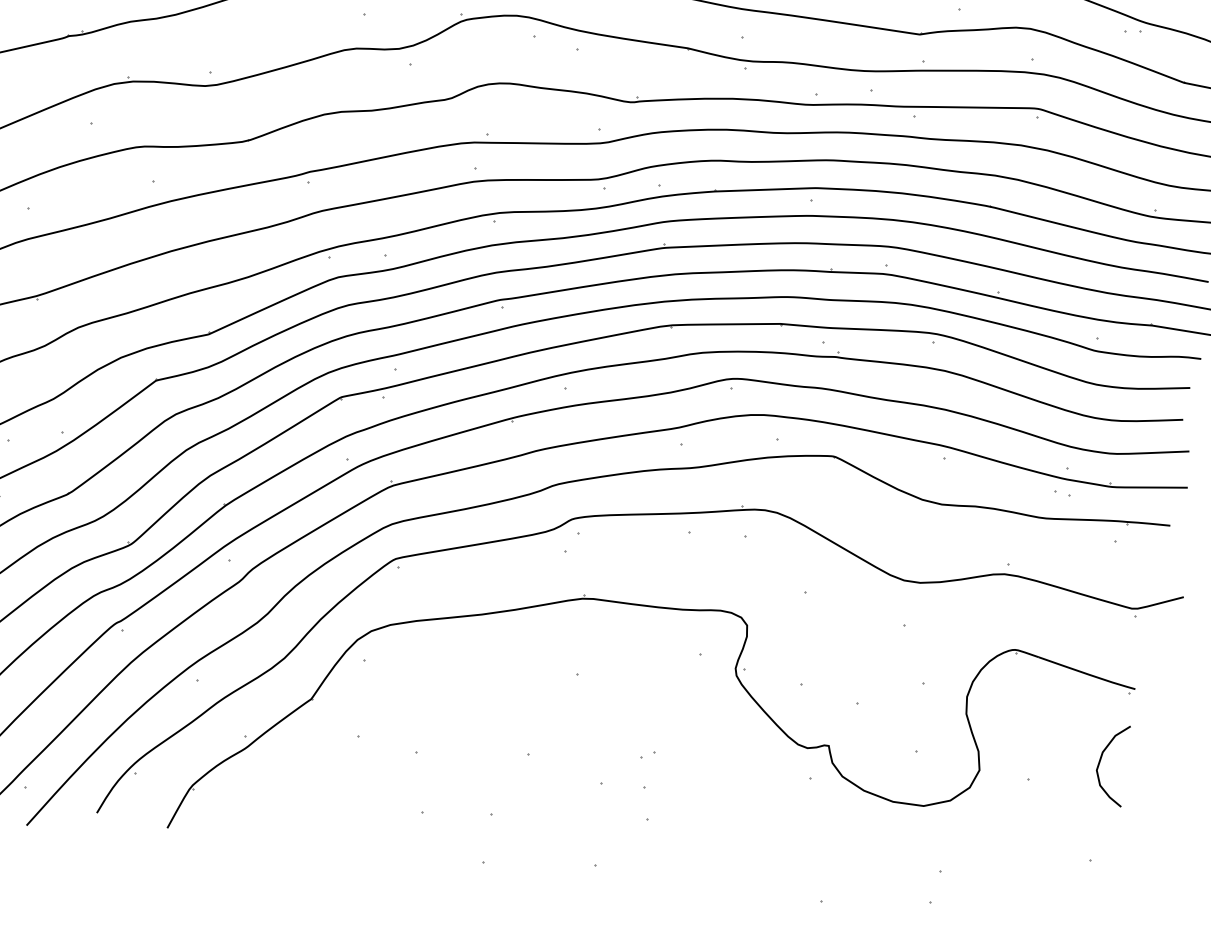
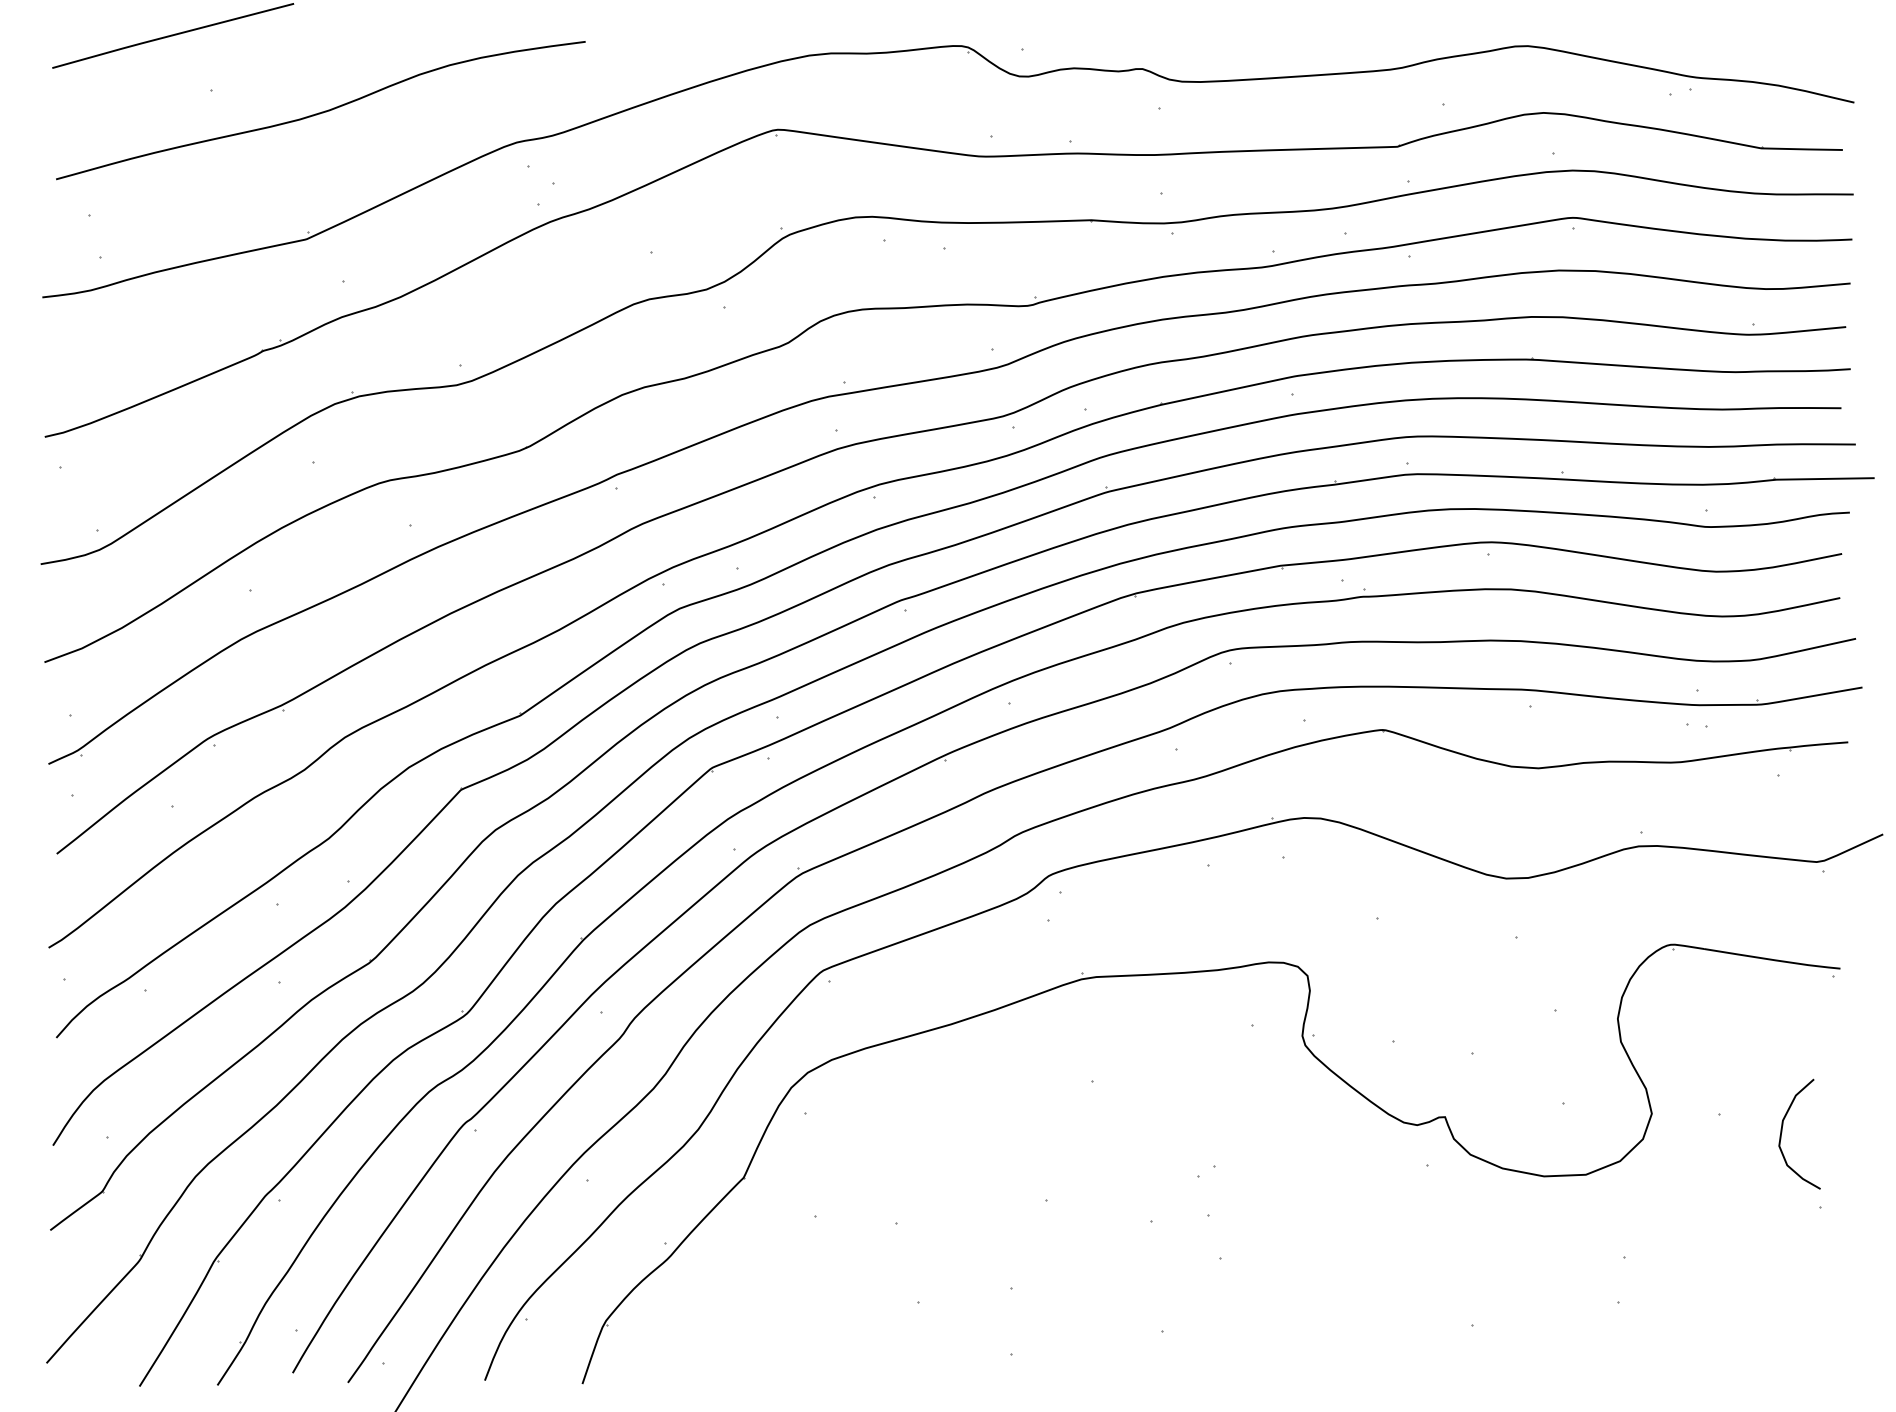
curve: (1100, 760) -> (1782, 1132), moved

